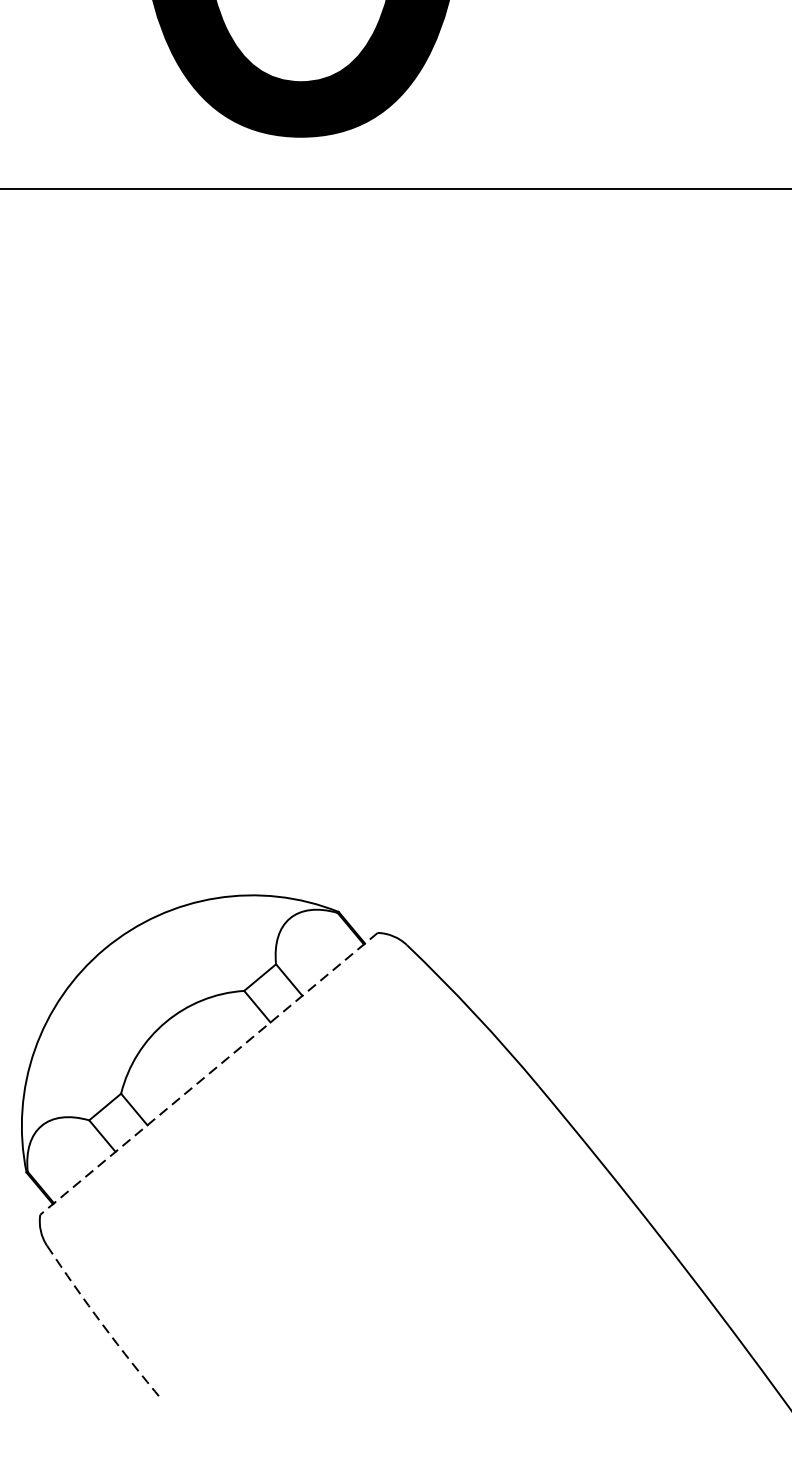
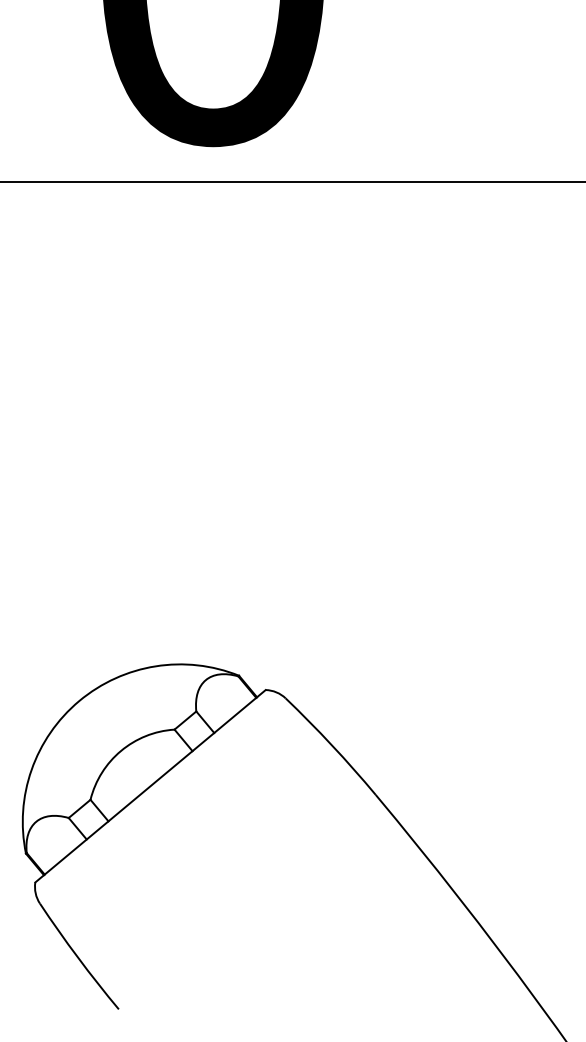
line: (208, 1074) -> (150, 786), dashed -> solid
arc: (102, 1324) -> (77, 957), dashed -> solid

